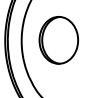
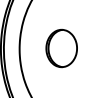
part: (58, 40) -> (61, 48), size x0.7

